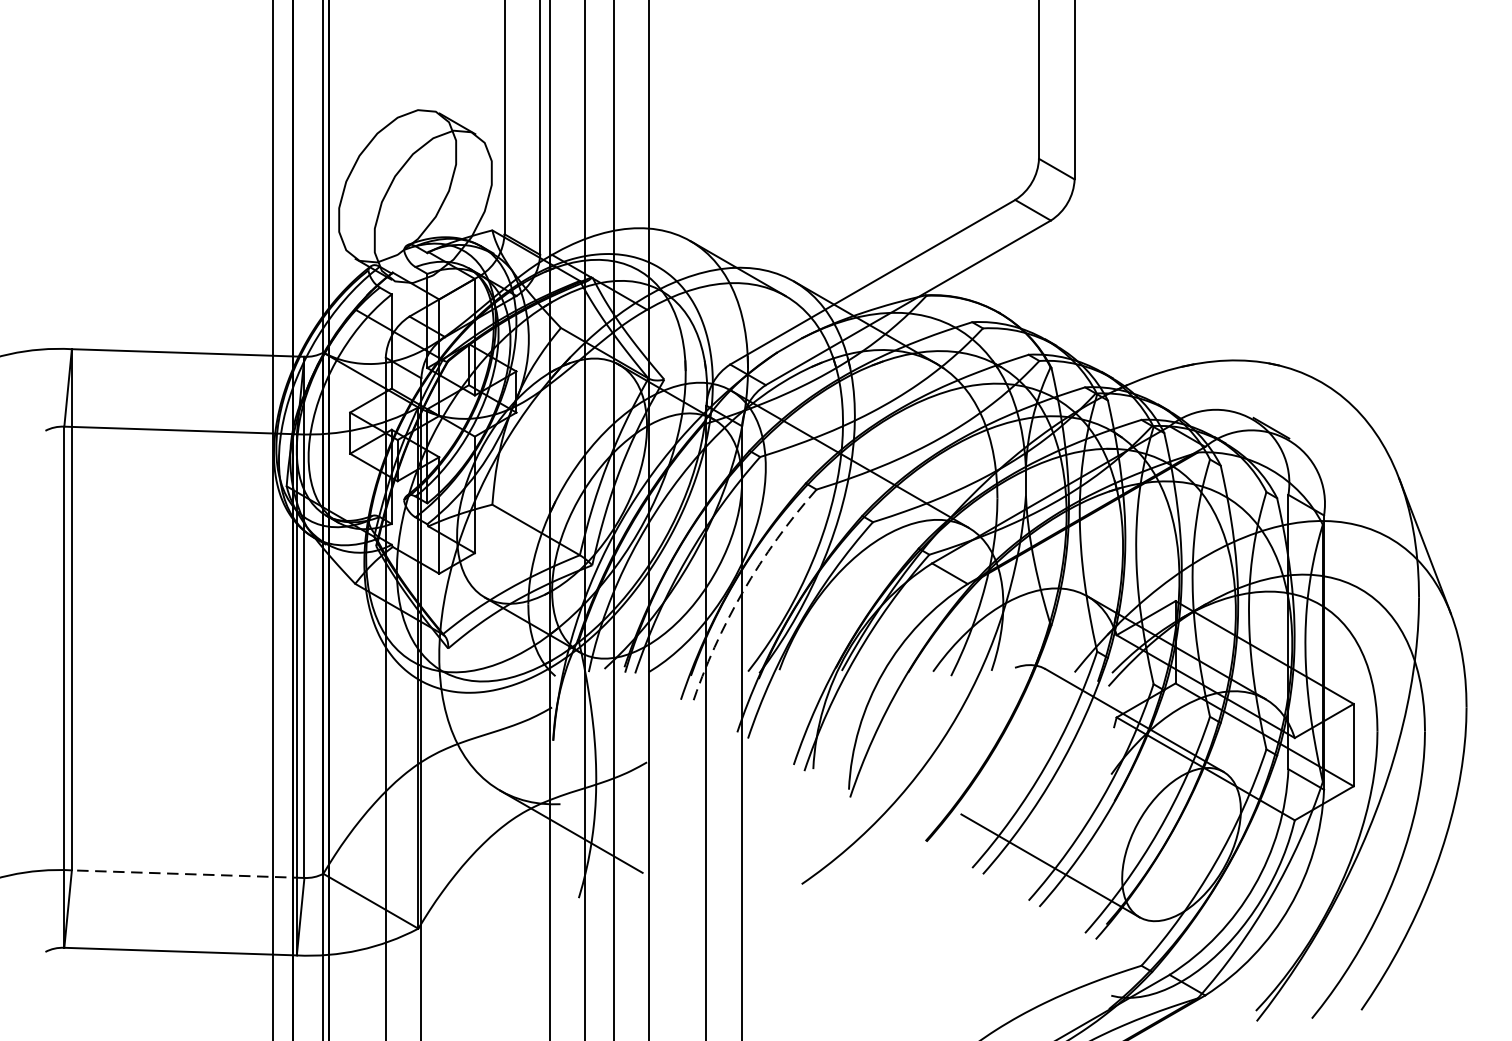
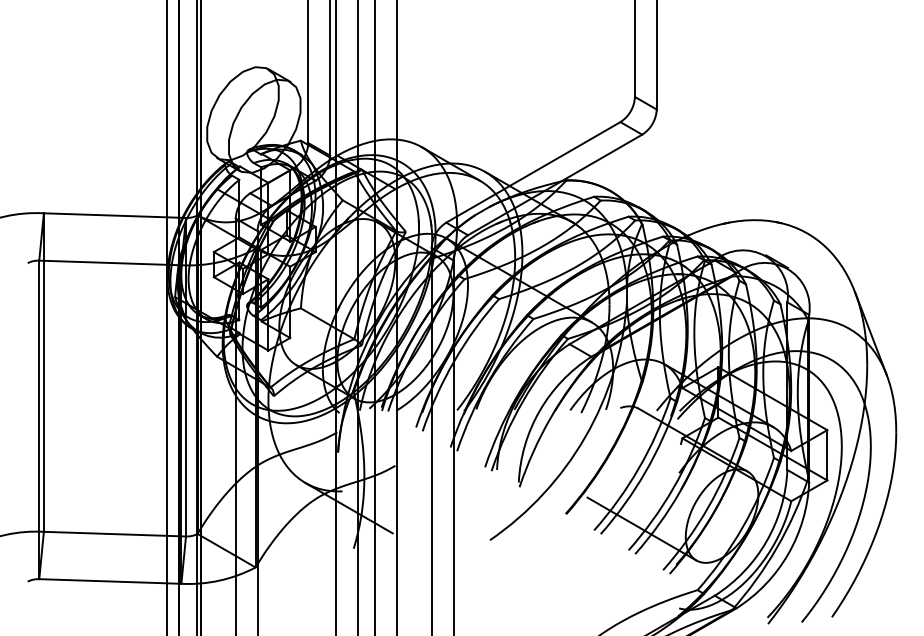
arc: (743, 591) -> (454, 361), dashed -> solid
line: (187, 874) -> (114, 534), dashed -> solid

